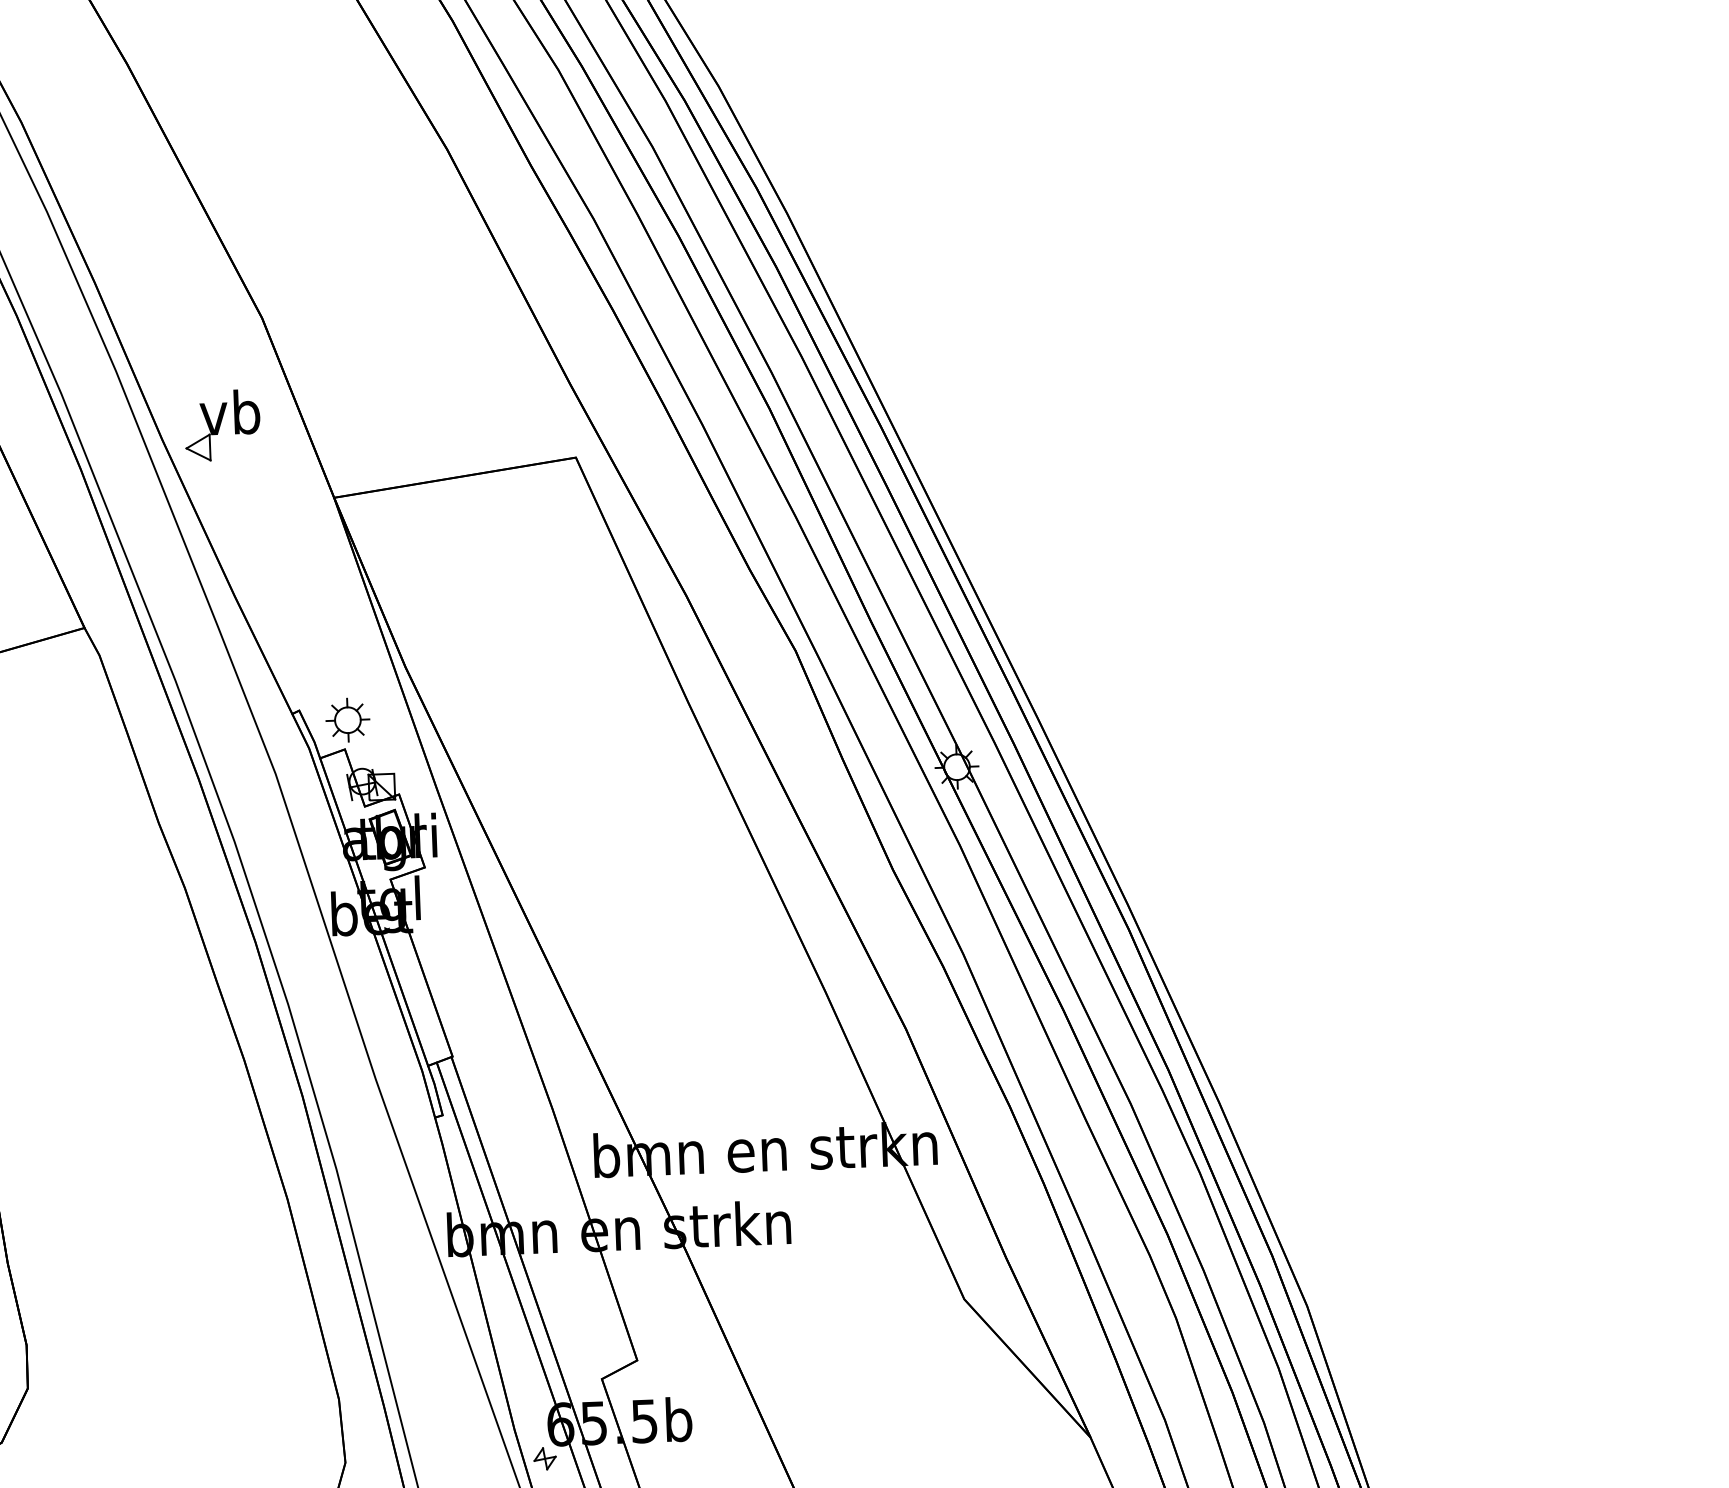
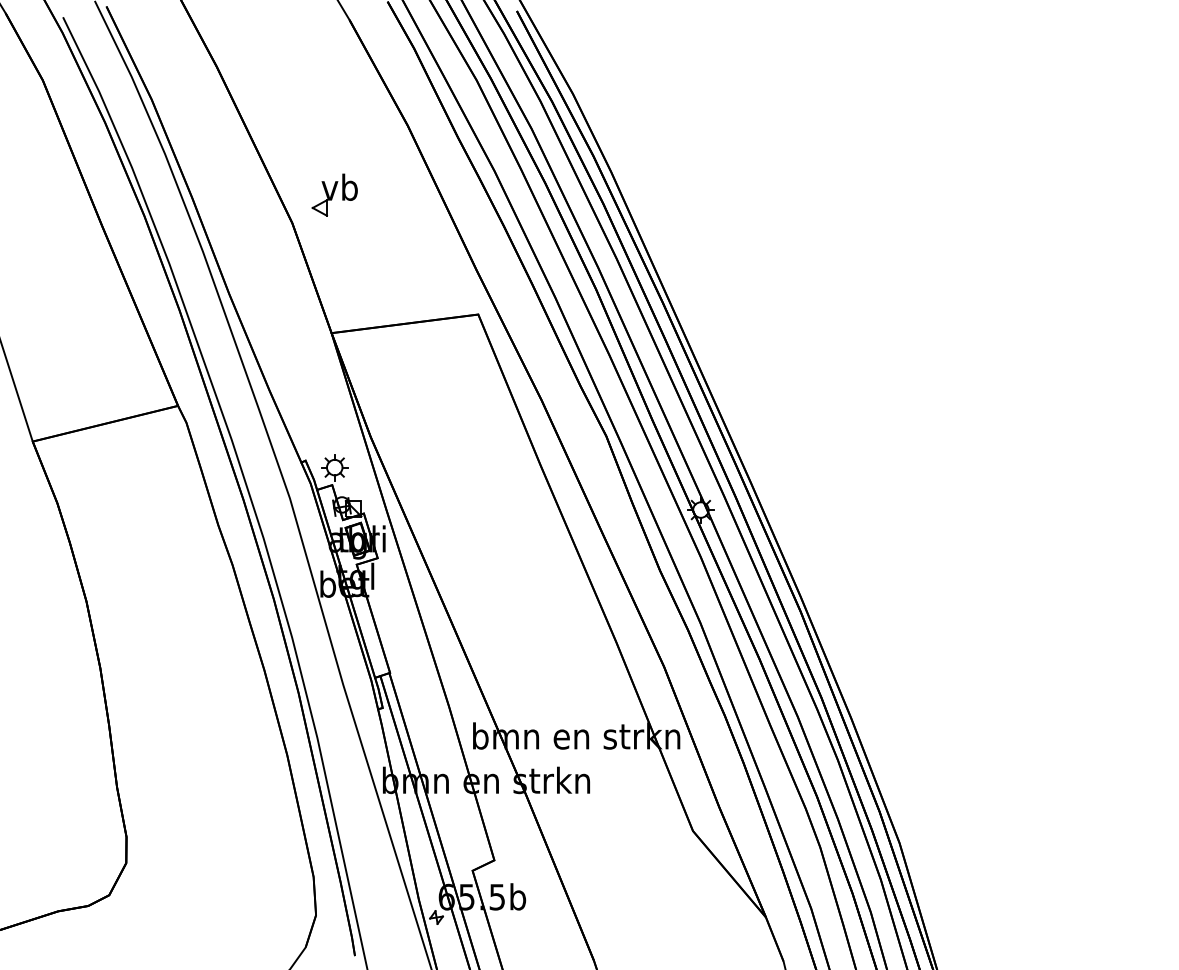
part: (221, 424) -> (334, 194), moved

